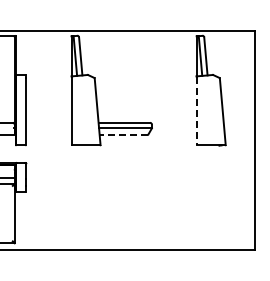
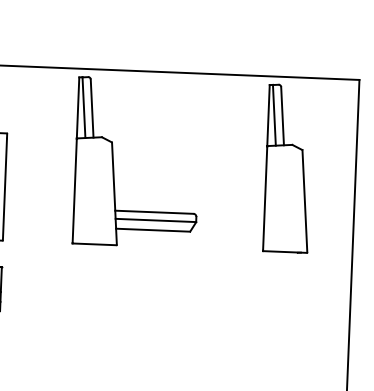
line: (196, 111) -> (264, 199), dashed -> solid
line: (123, 134) -> (152, 230), dashed -> solid

